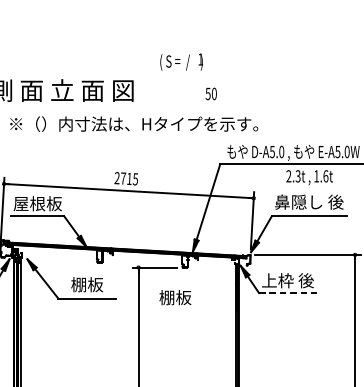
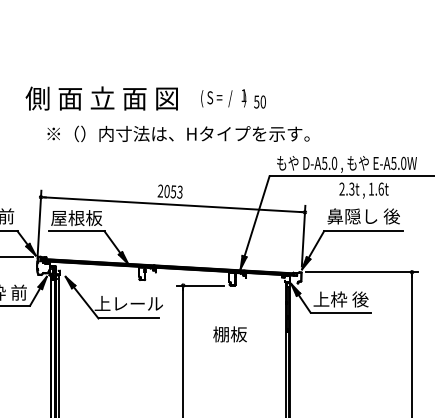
text: (181, 62) -> (223, 98), moved
text: (129, 178) -> (173, 191), 2715 -> 2053
text: (86, 284) -> (128, 303), 棚板 -> 上レール
line: (288, 293) -> (341, 312), dashed -> solid
text: (174, 297) -> (229, 334), moved

